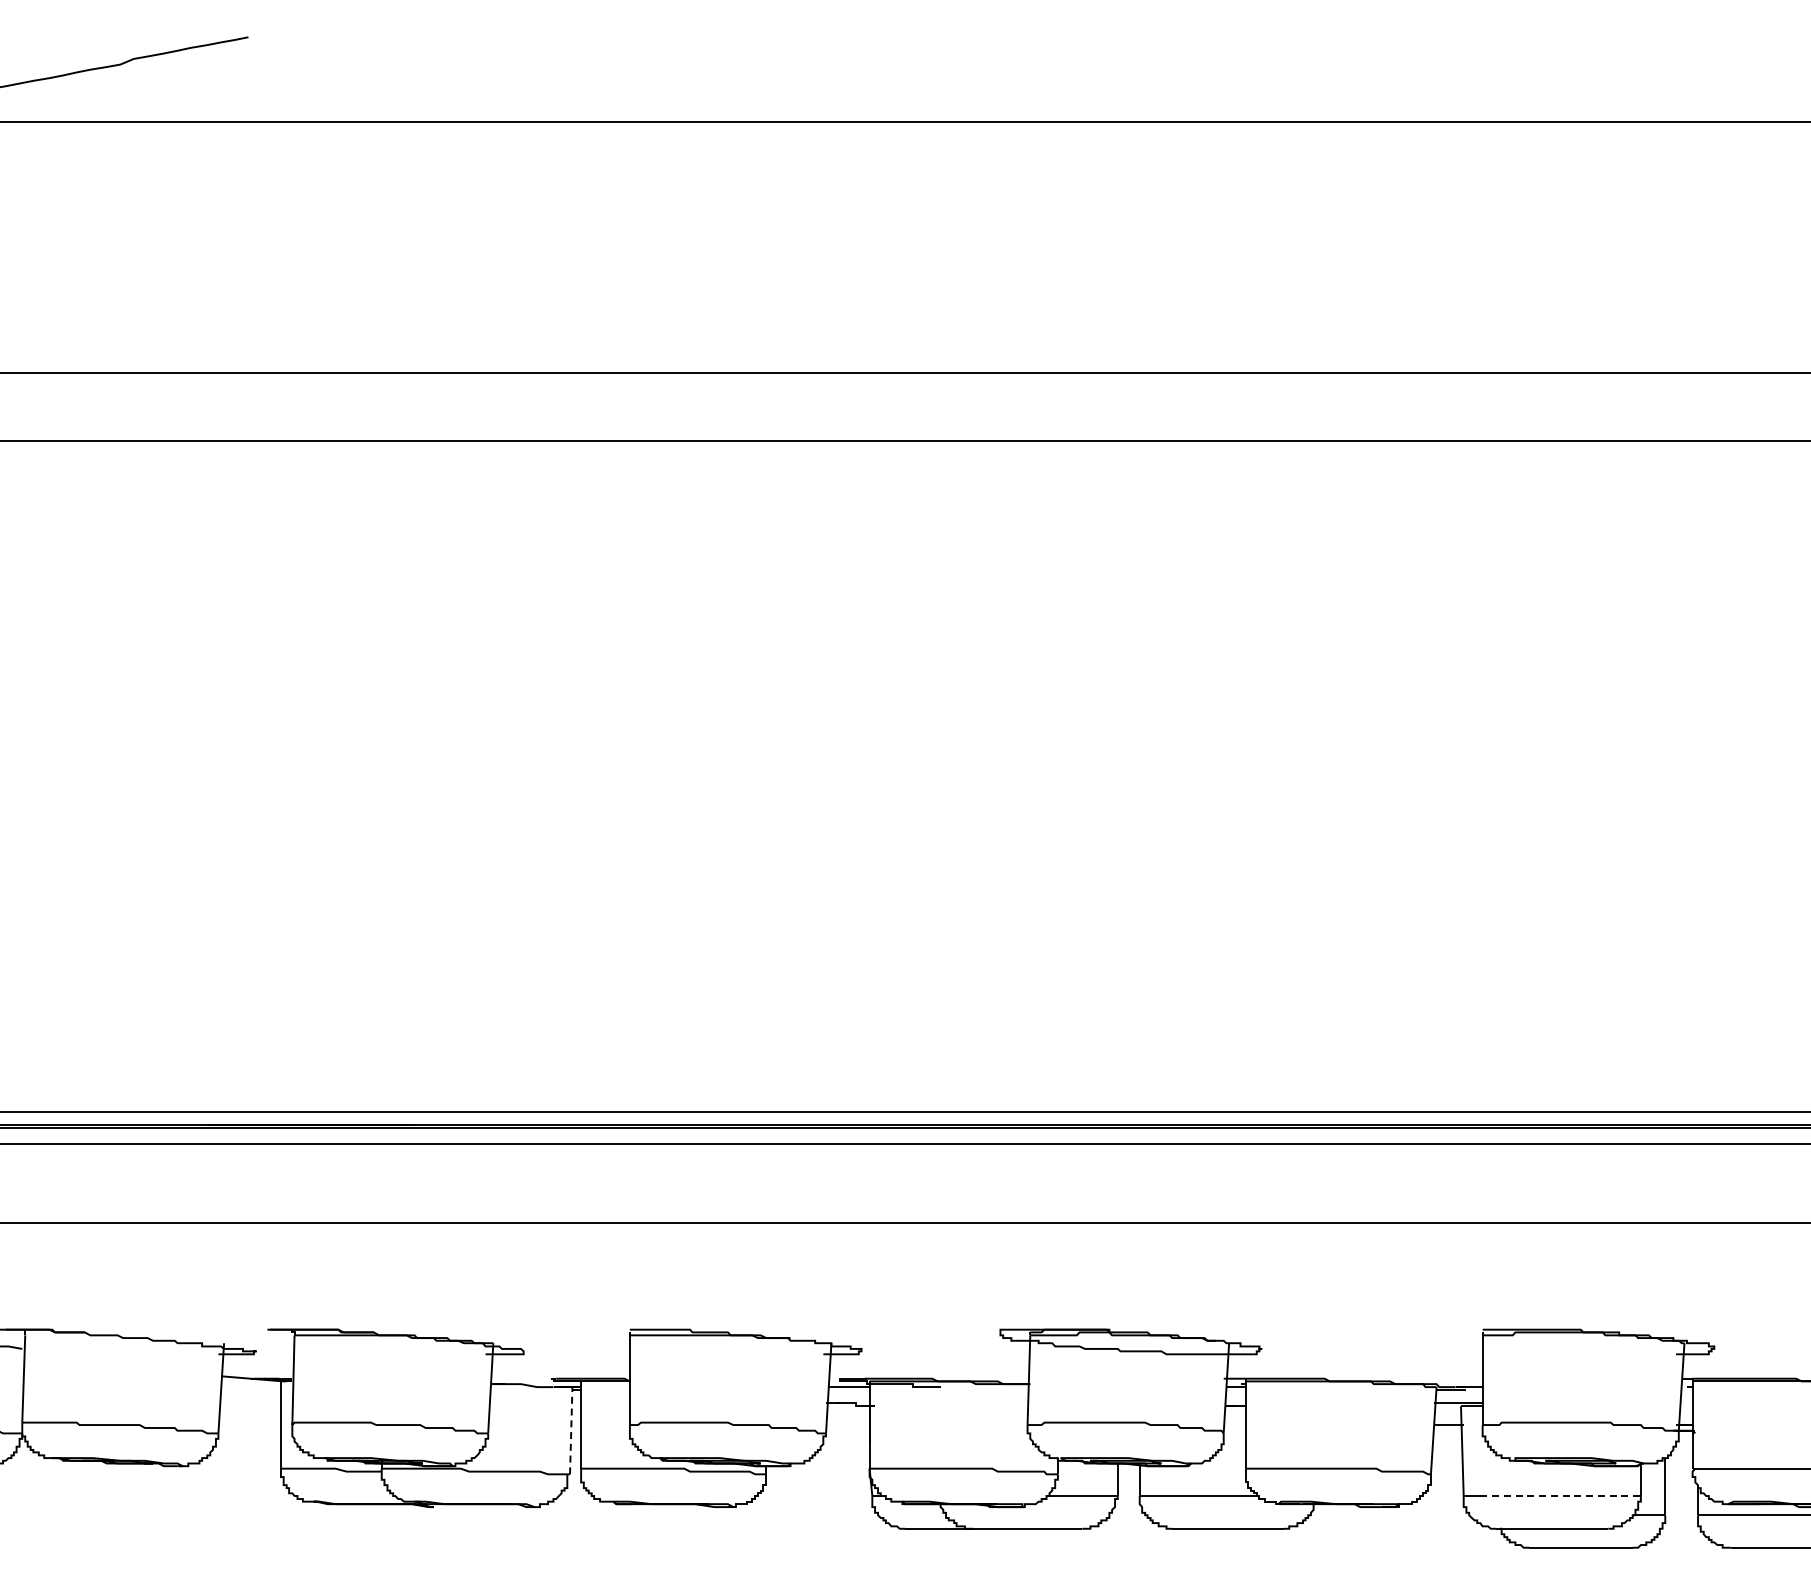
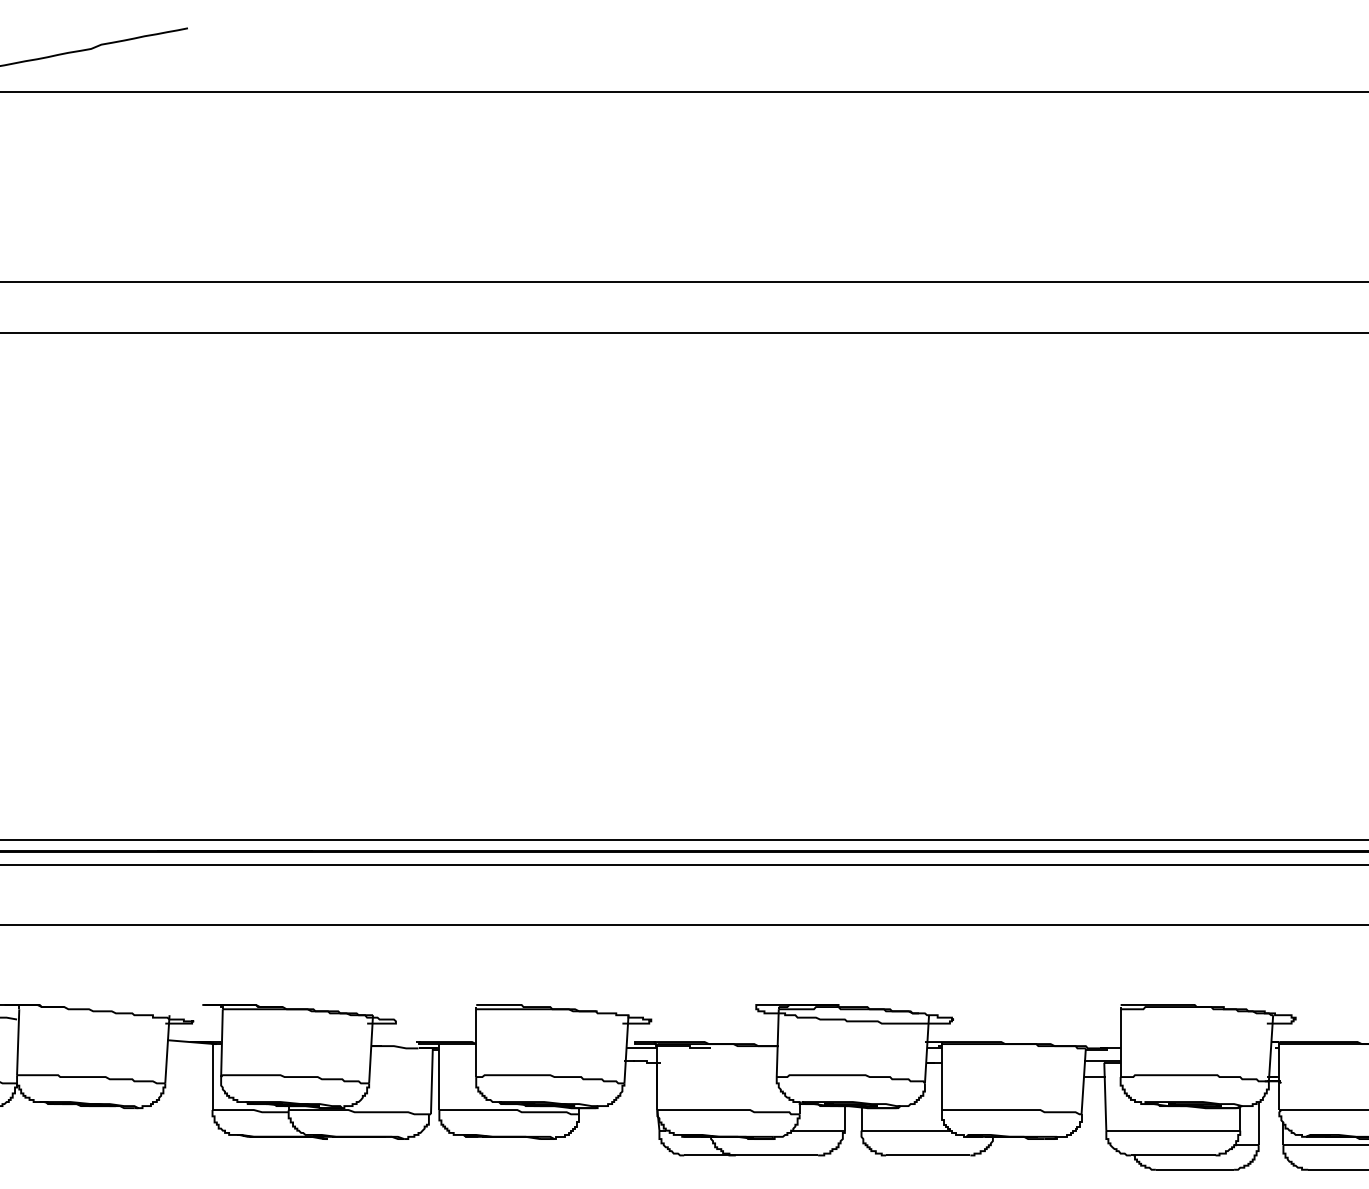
line: (571, 1430) -> (432, 1081), dashed -> solid
line: (1561, 1496) -> (1180, 1131), dashed -> solid

